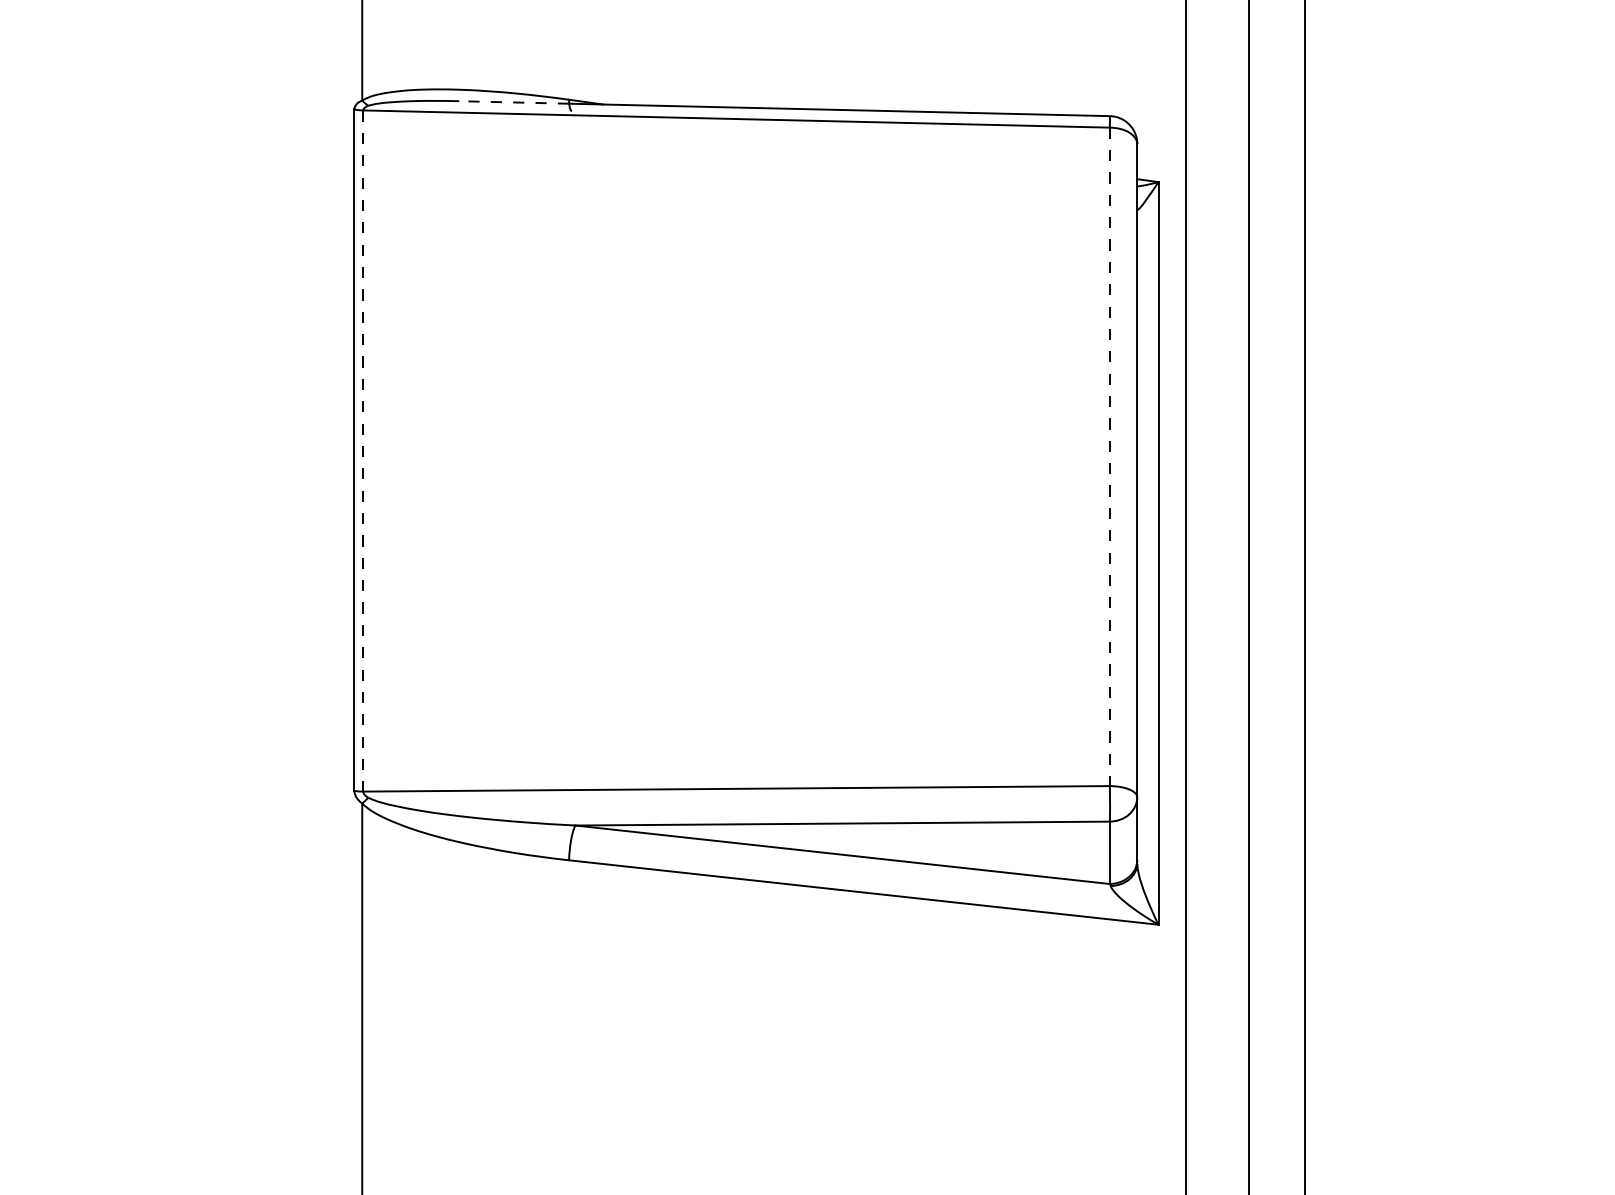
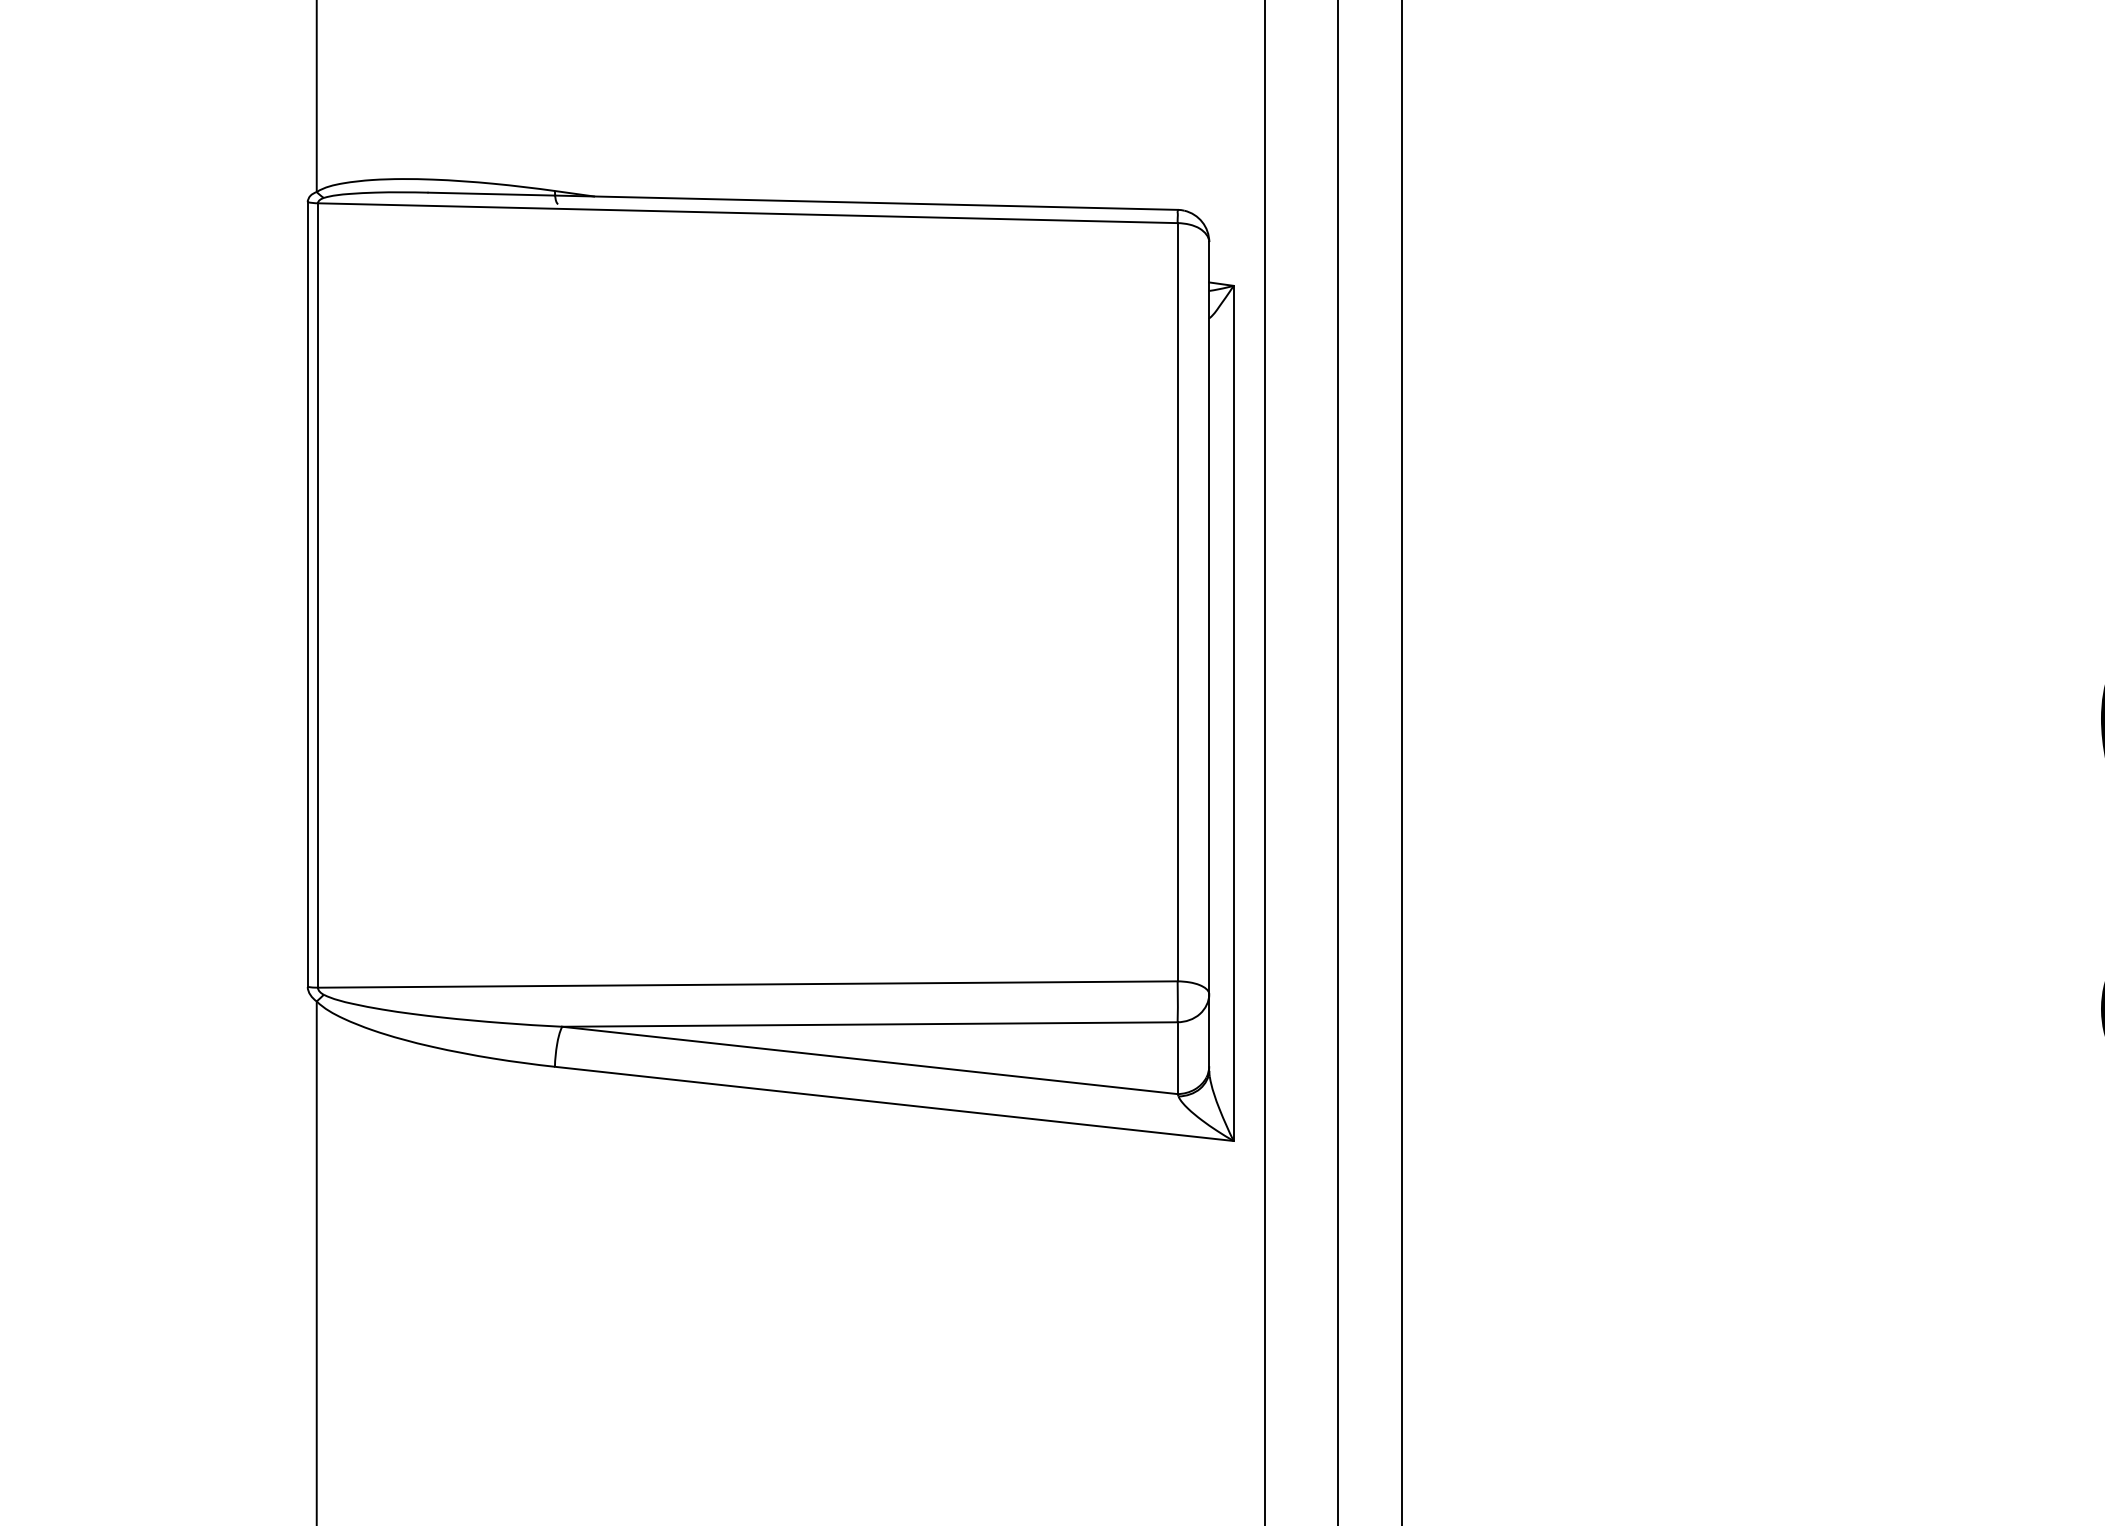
line: (514, 102) -> (491, 194), dashed -> solid
line: (362, 451) -> (317, 596), dashed -> solid
line: (1109, 457) -> (1177, 602), dashed -> solid

